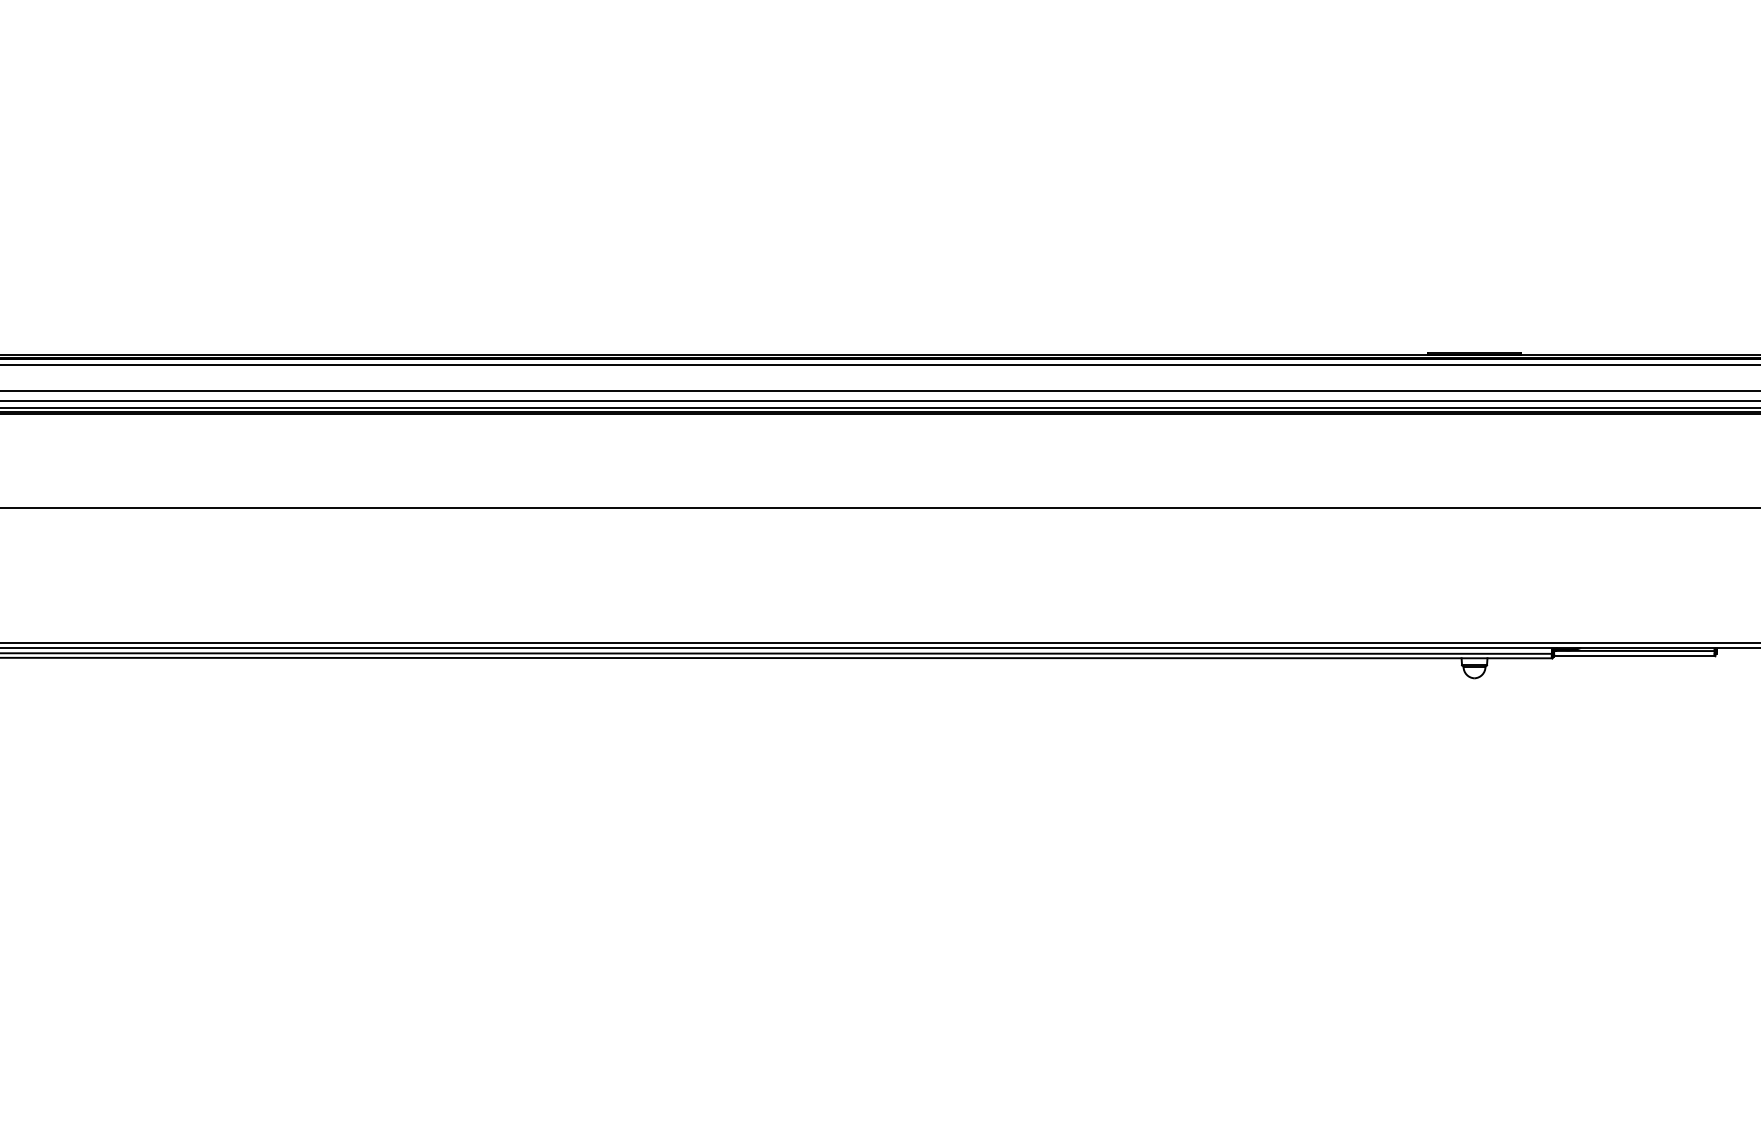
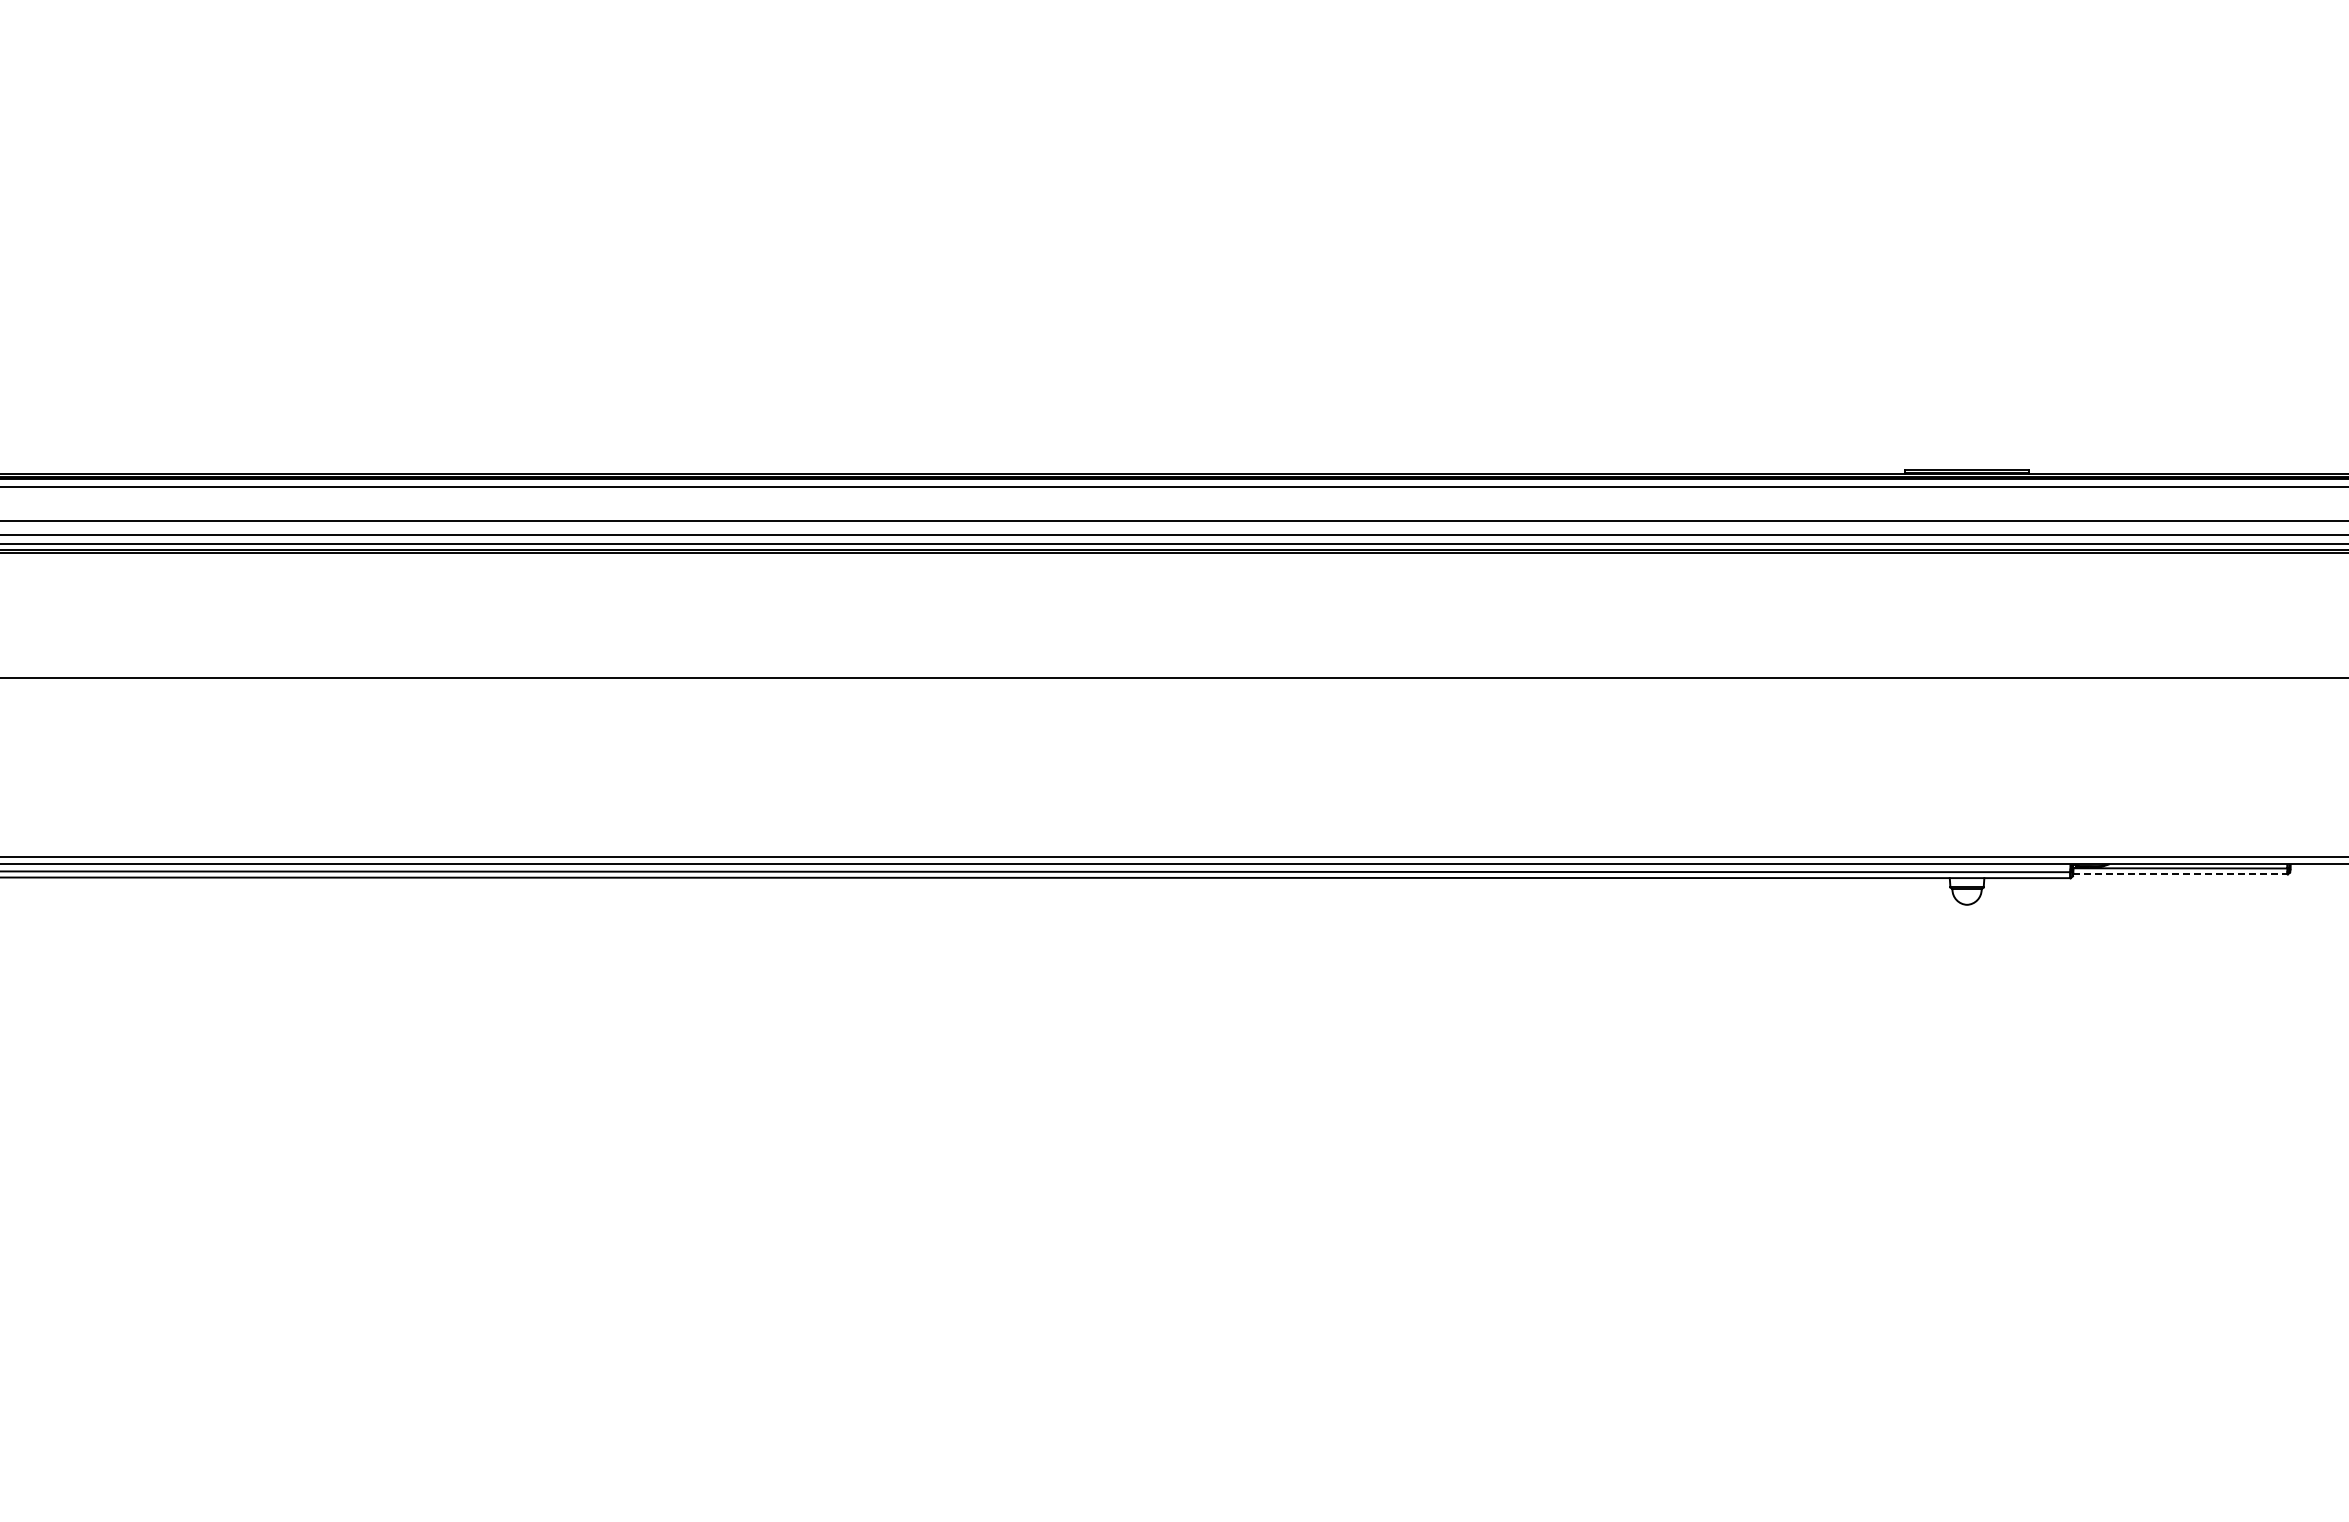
line: (1634, 655) -> (2180, 874), solid -> dashed

